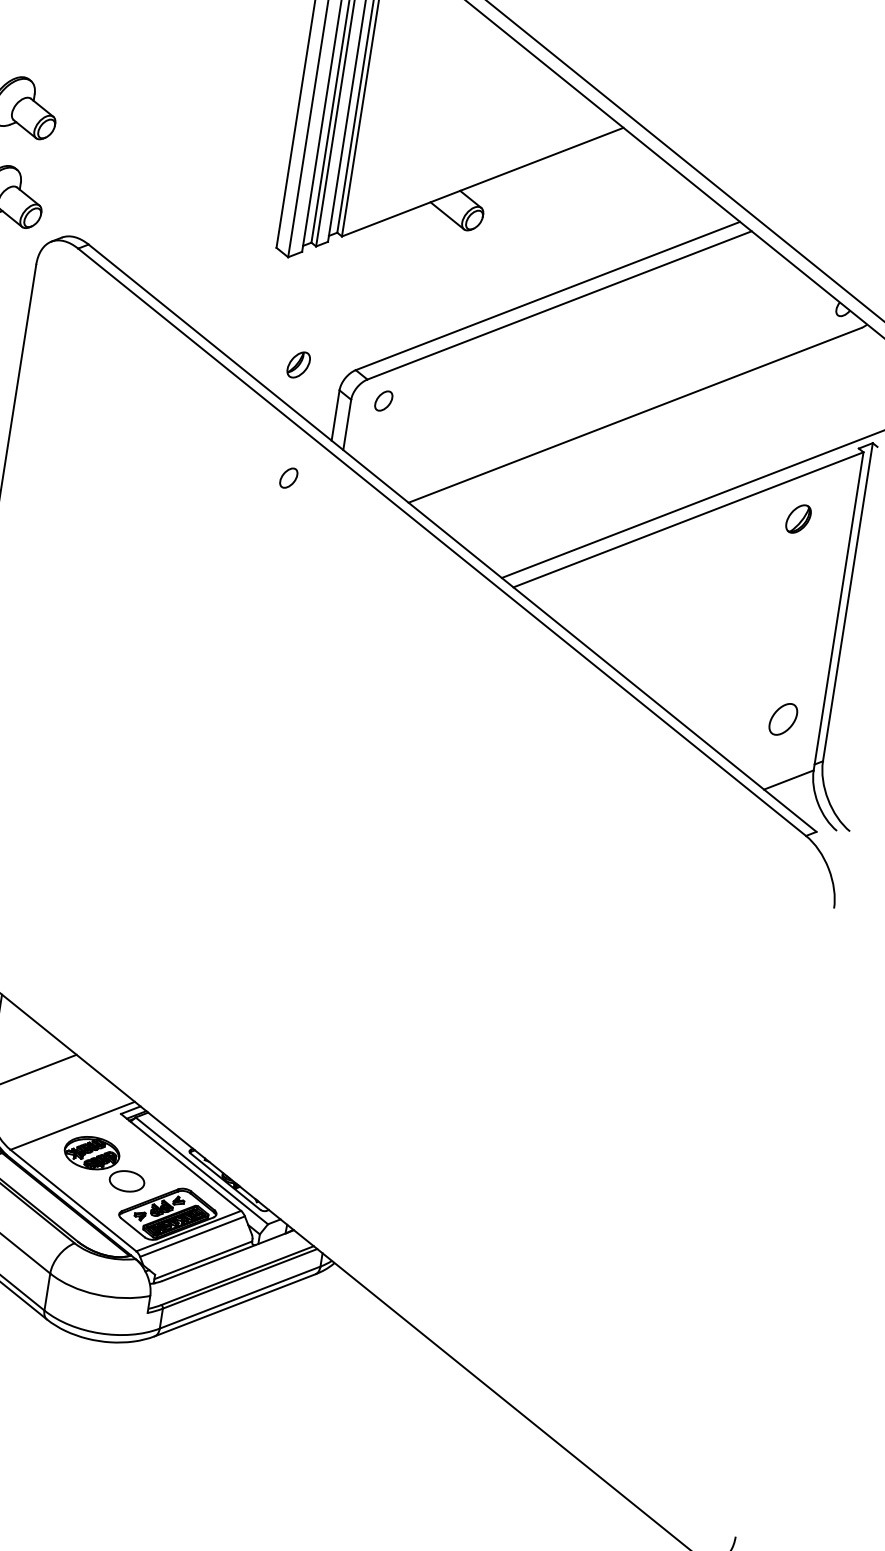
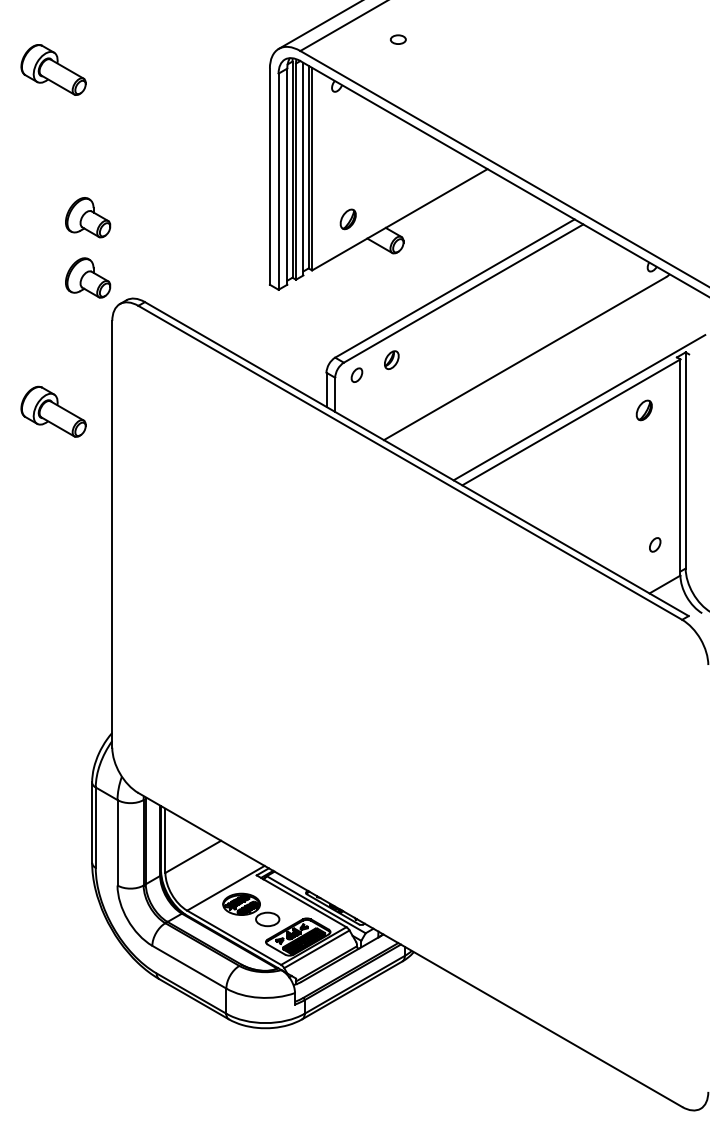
part: (405, 169) -> (347, 219), added
part: (298, 363) -> (391, 359), moved
part: (288, 476) -> (301, 435), removed
part: (784, 718) -> (655, 544), size x0.62

